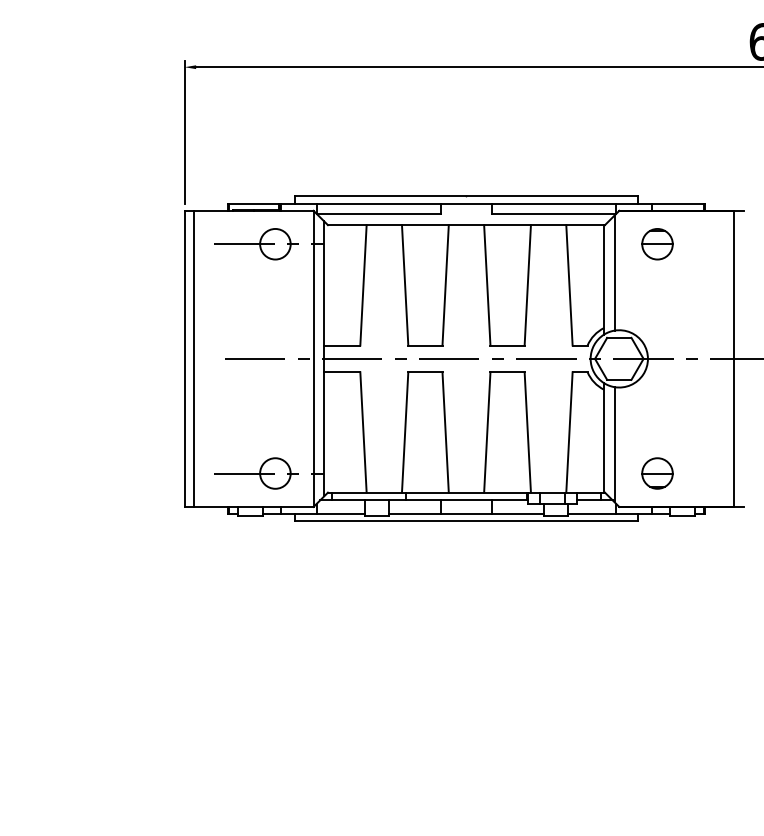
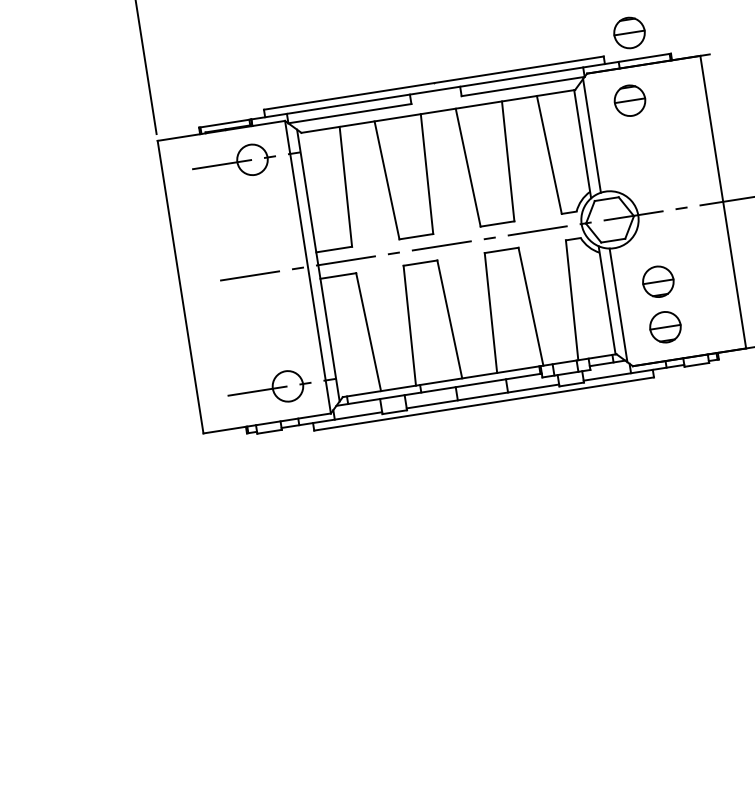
part: (667, 177) -> (629, 33), added
line: (194, 358) -> (190, 285), removed
part: (657, 427) -> (658, 281), added

